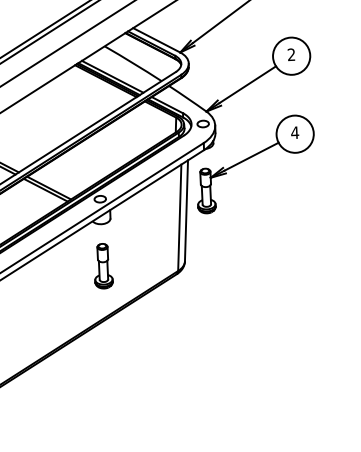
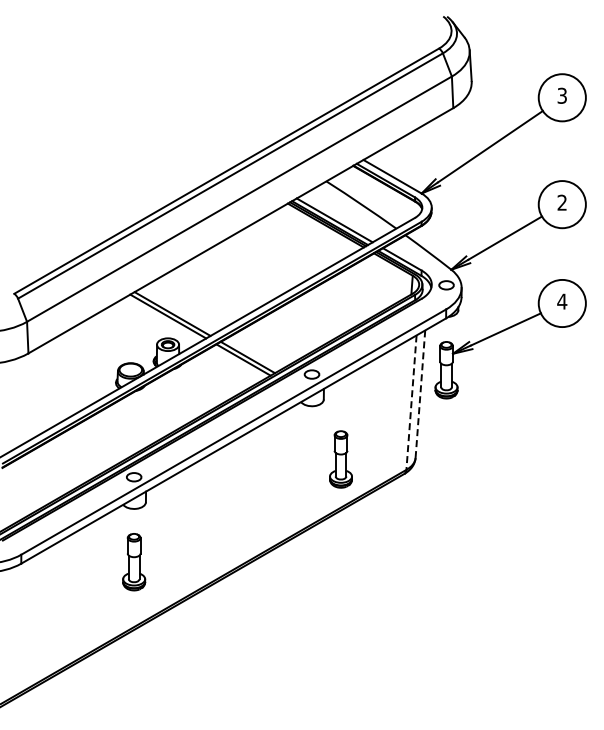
line: (186, 211) -> (420, 394), solid -> dashed
line: (179, 218) -> (411, 403), solid -> dashed
part: (102, 266) -> (340, 459), moved

